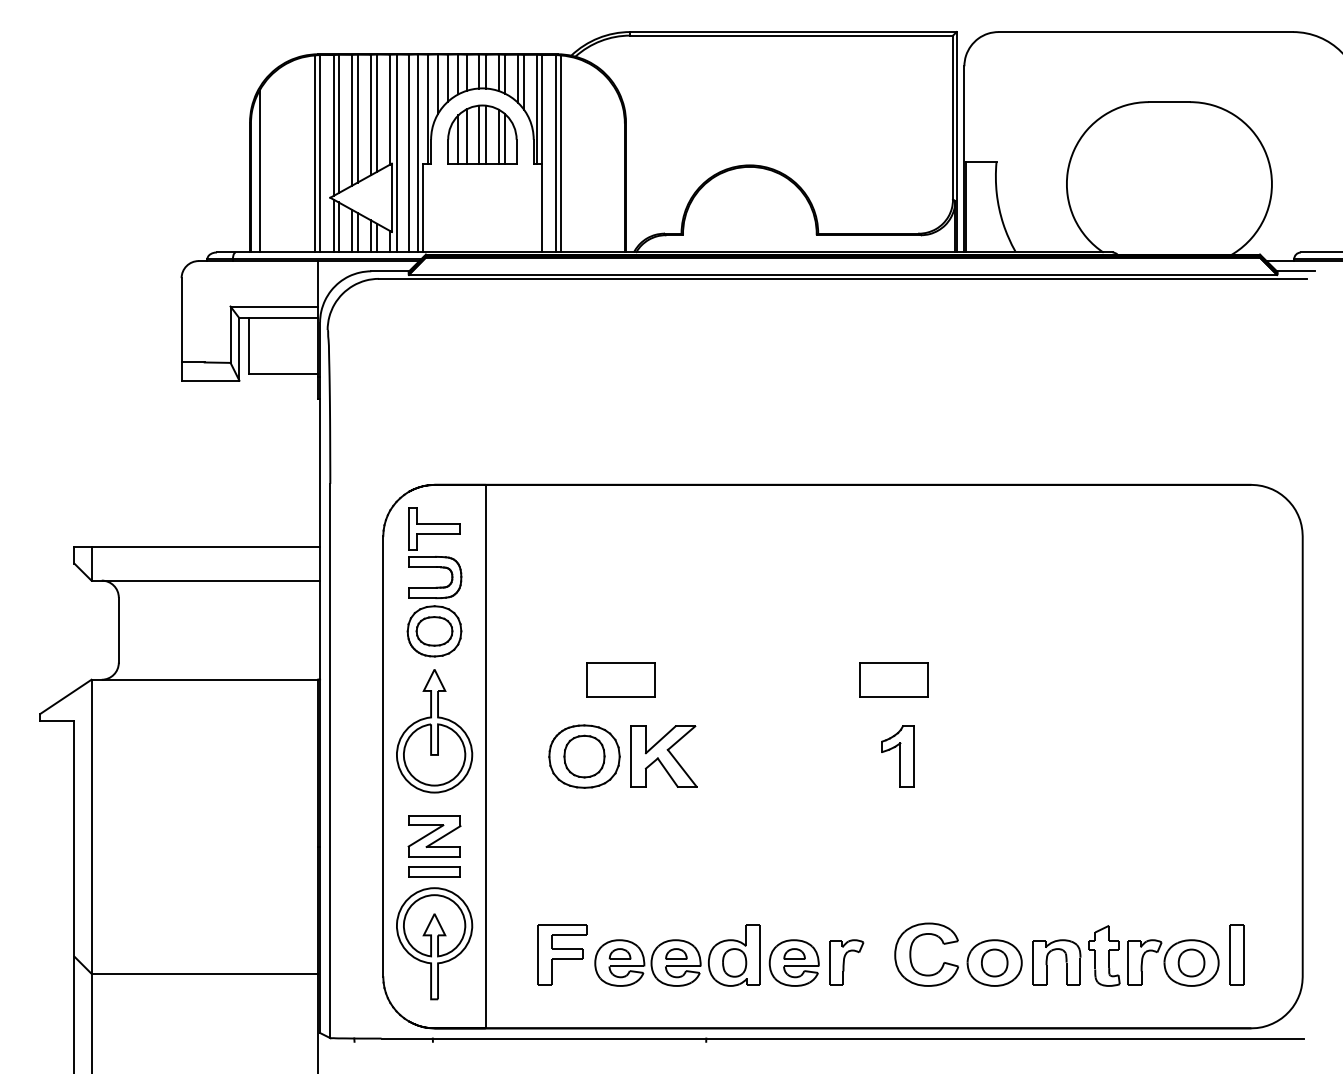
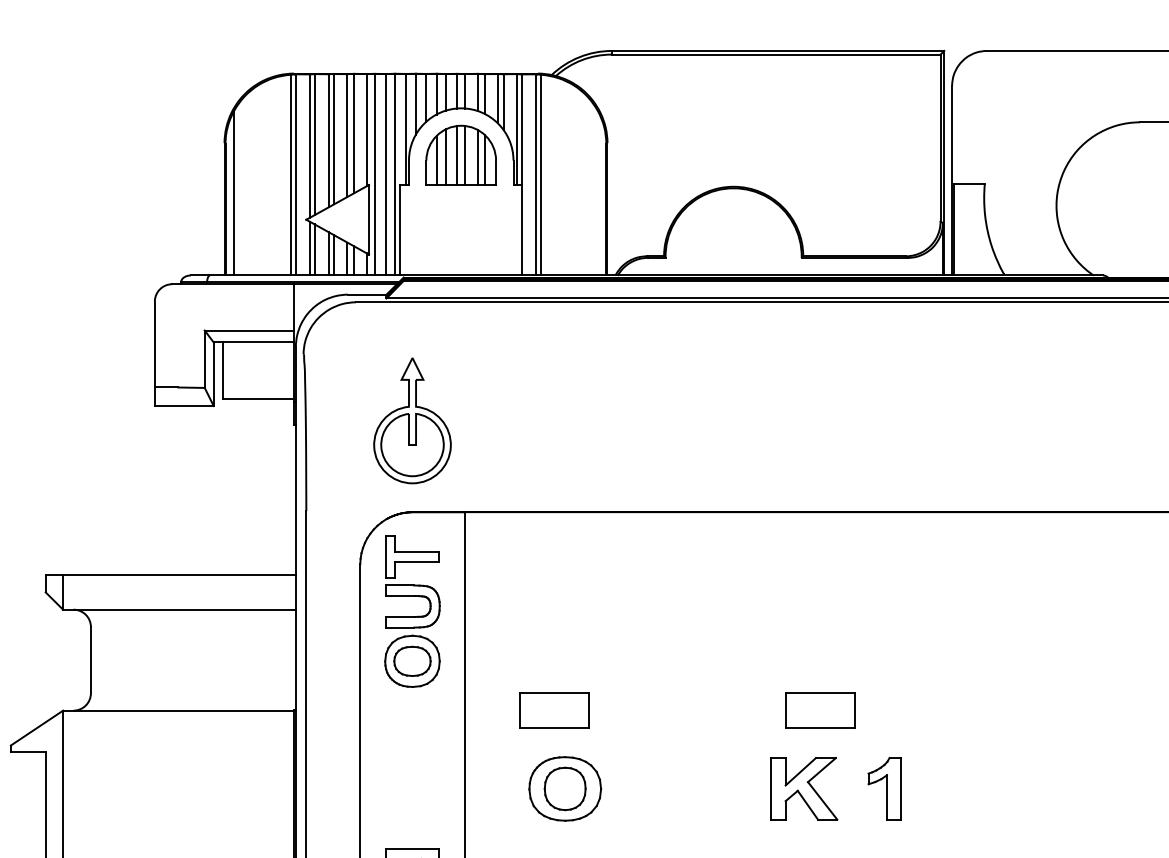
part: (620, 679) -> (554, 710), moved
part: (893, 679) -> (819, 710), moved
part: (434, 731) -> (412, 421), moved
part: (663, 756) -> (803, 788), moved

